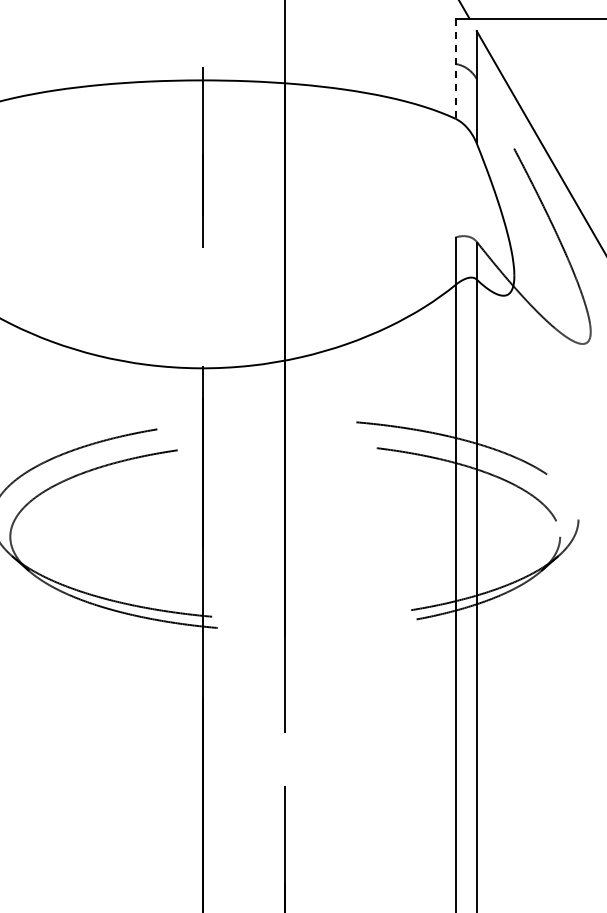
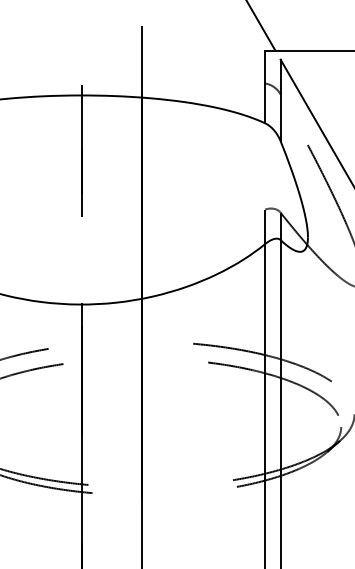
line: (455, 68) -> (265, 86), dashed -> solid

